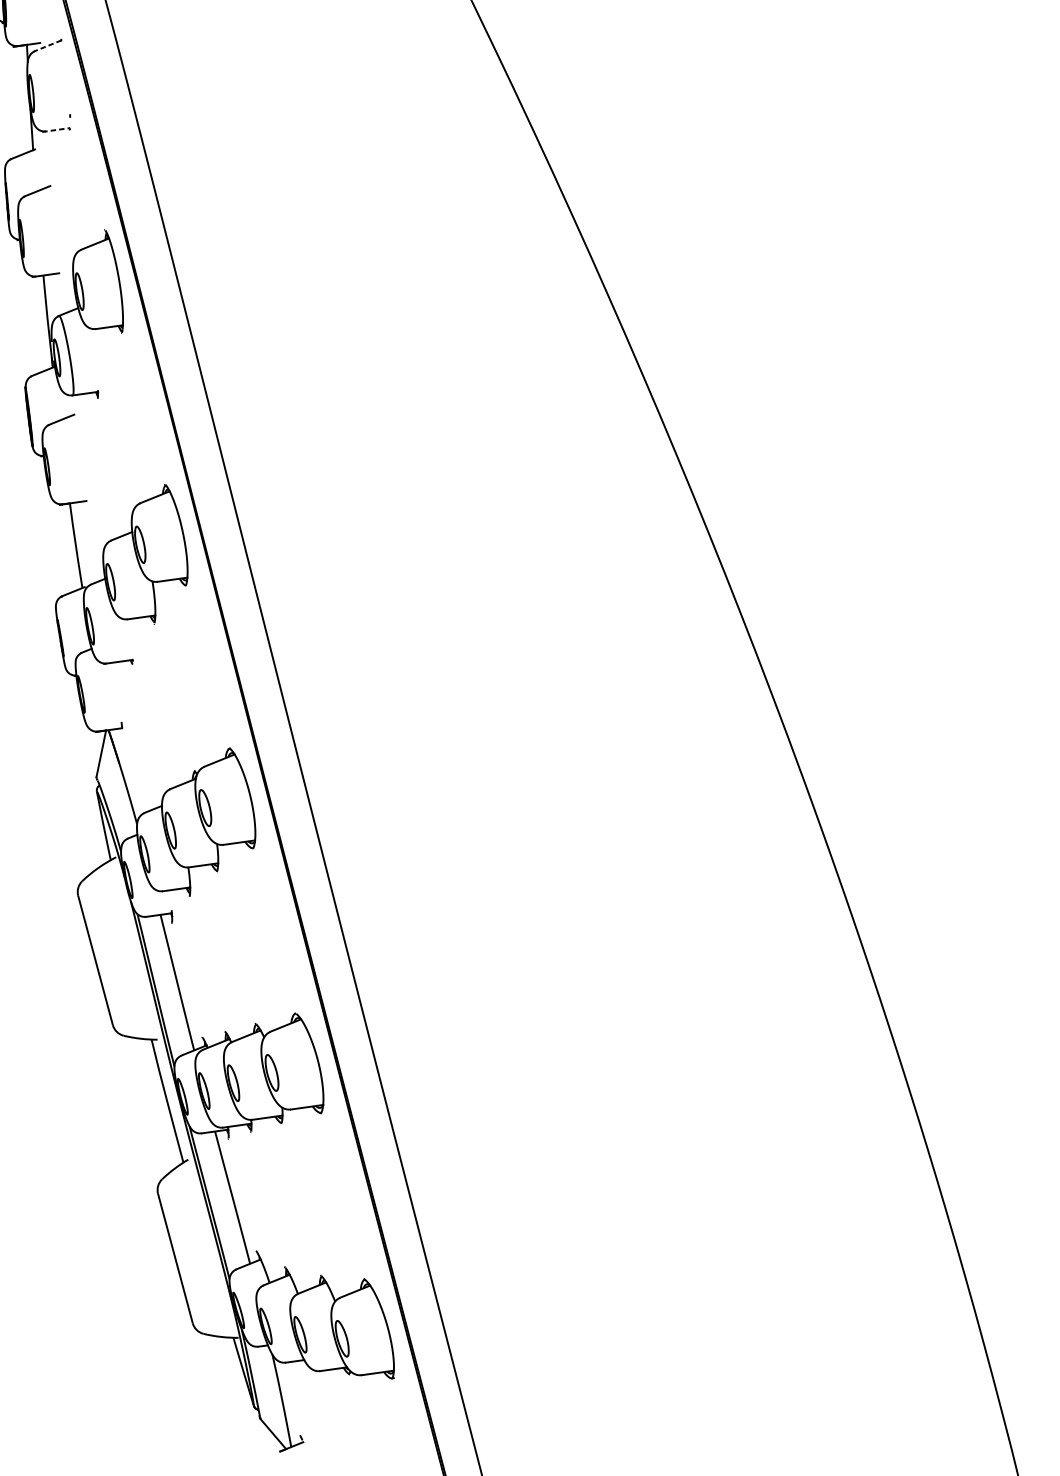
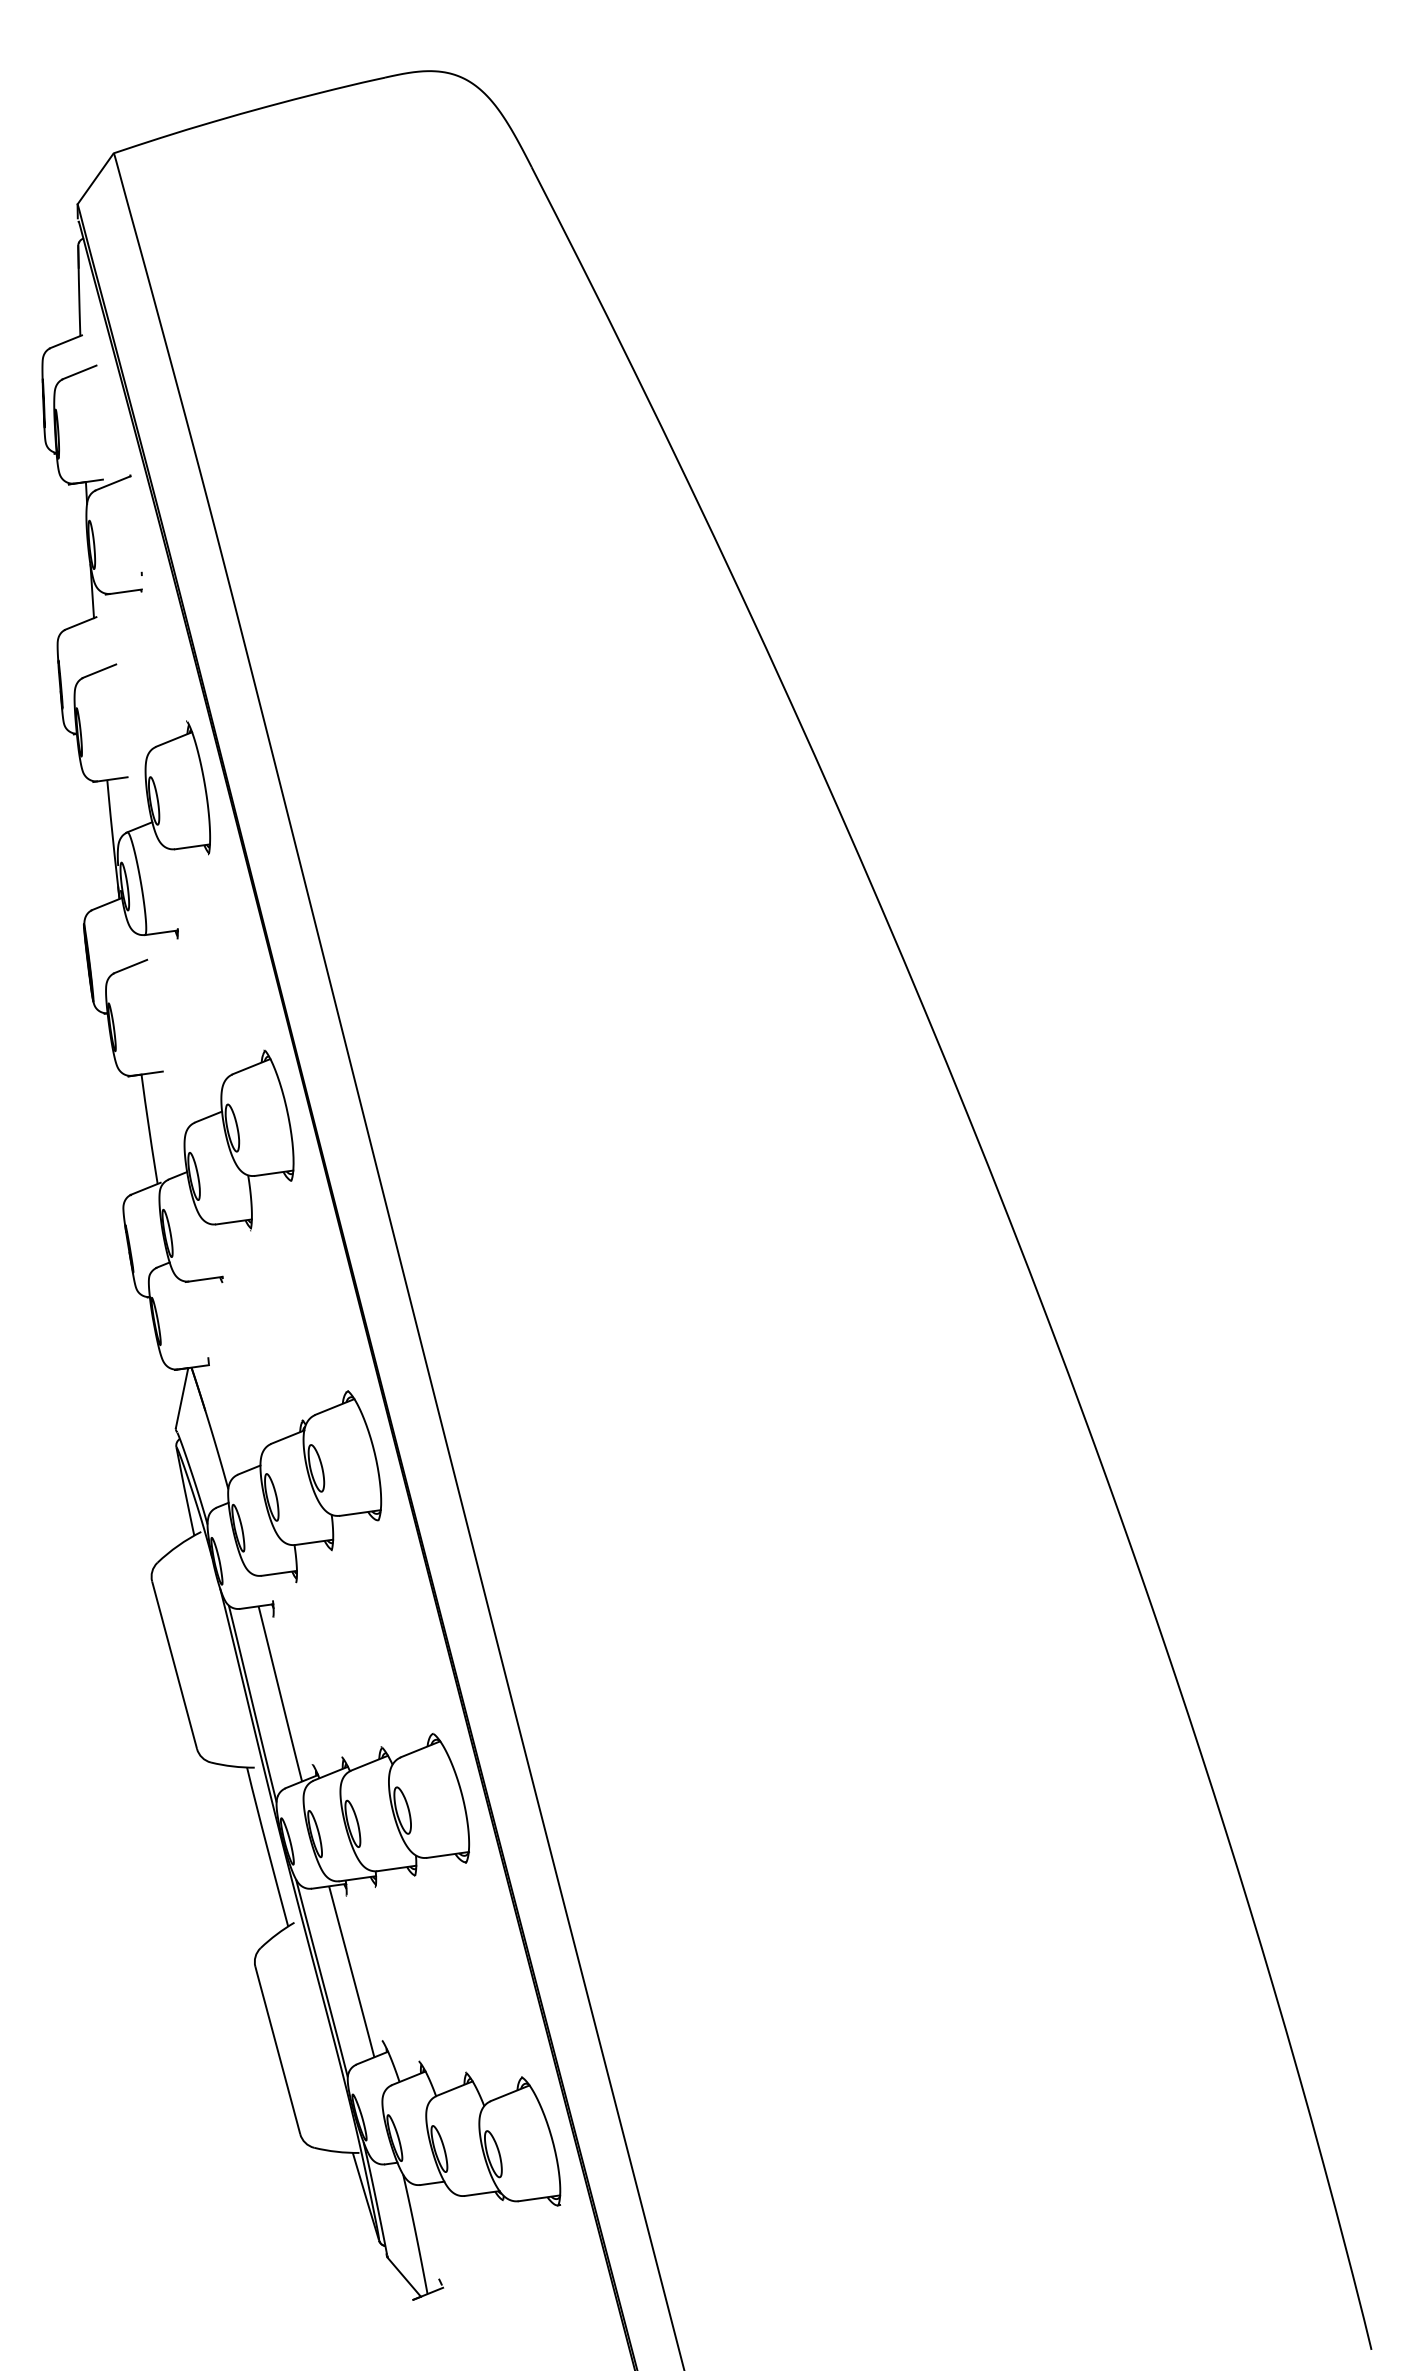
line: (47, 46) -> (112, 483), dashed -> solid
line: (56, 130) -> (124, 592), dashed -> solid

